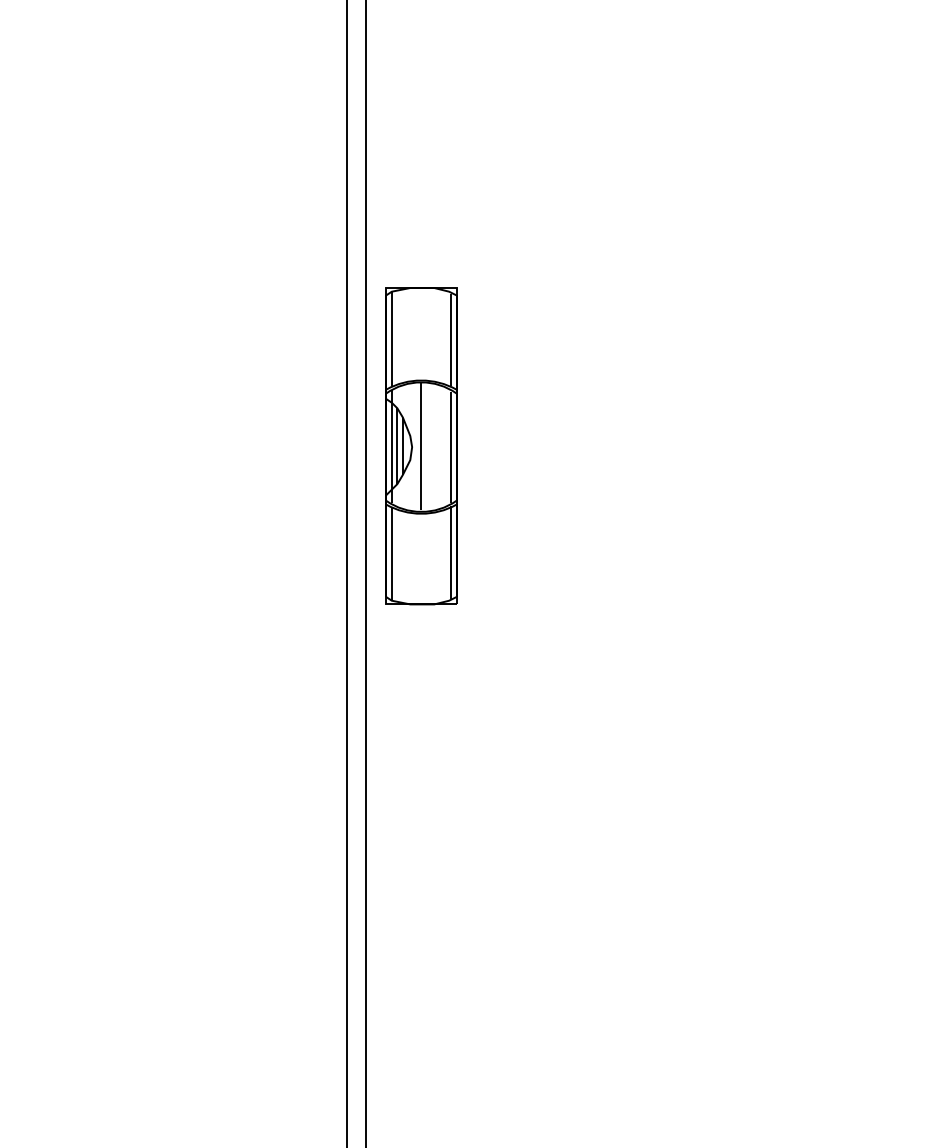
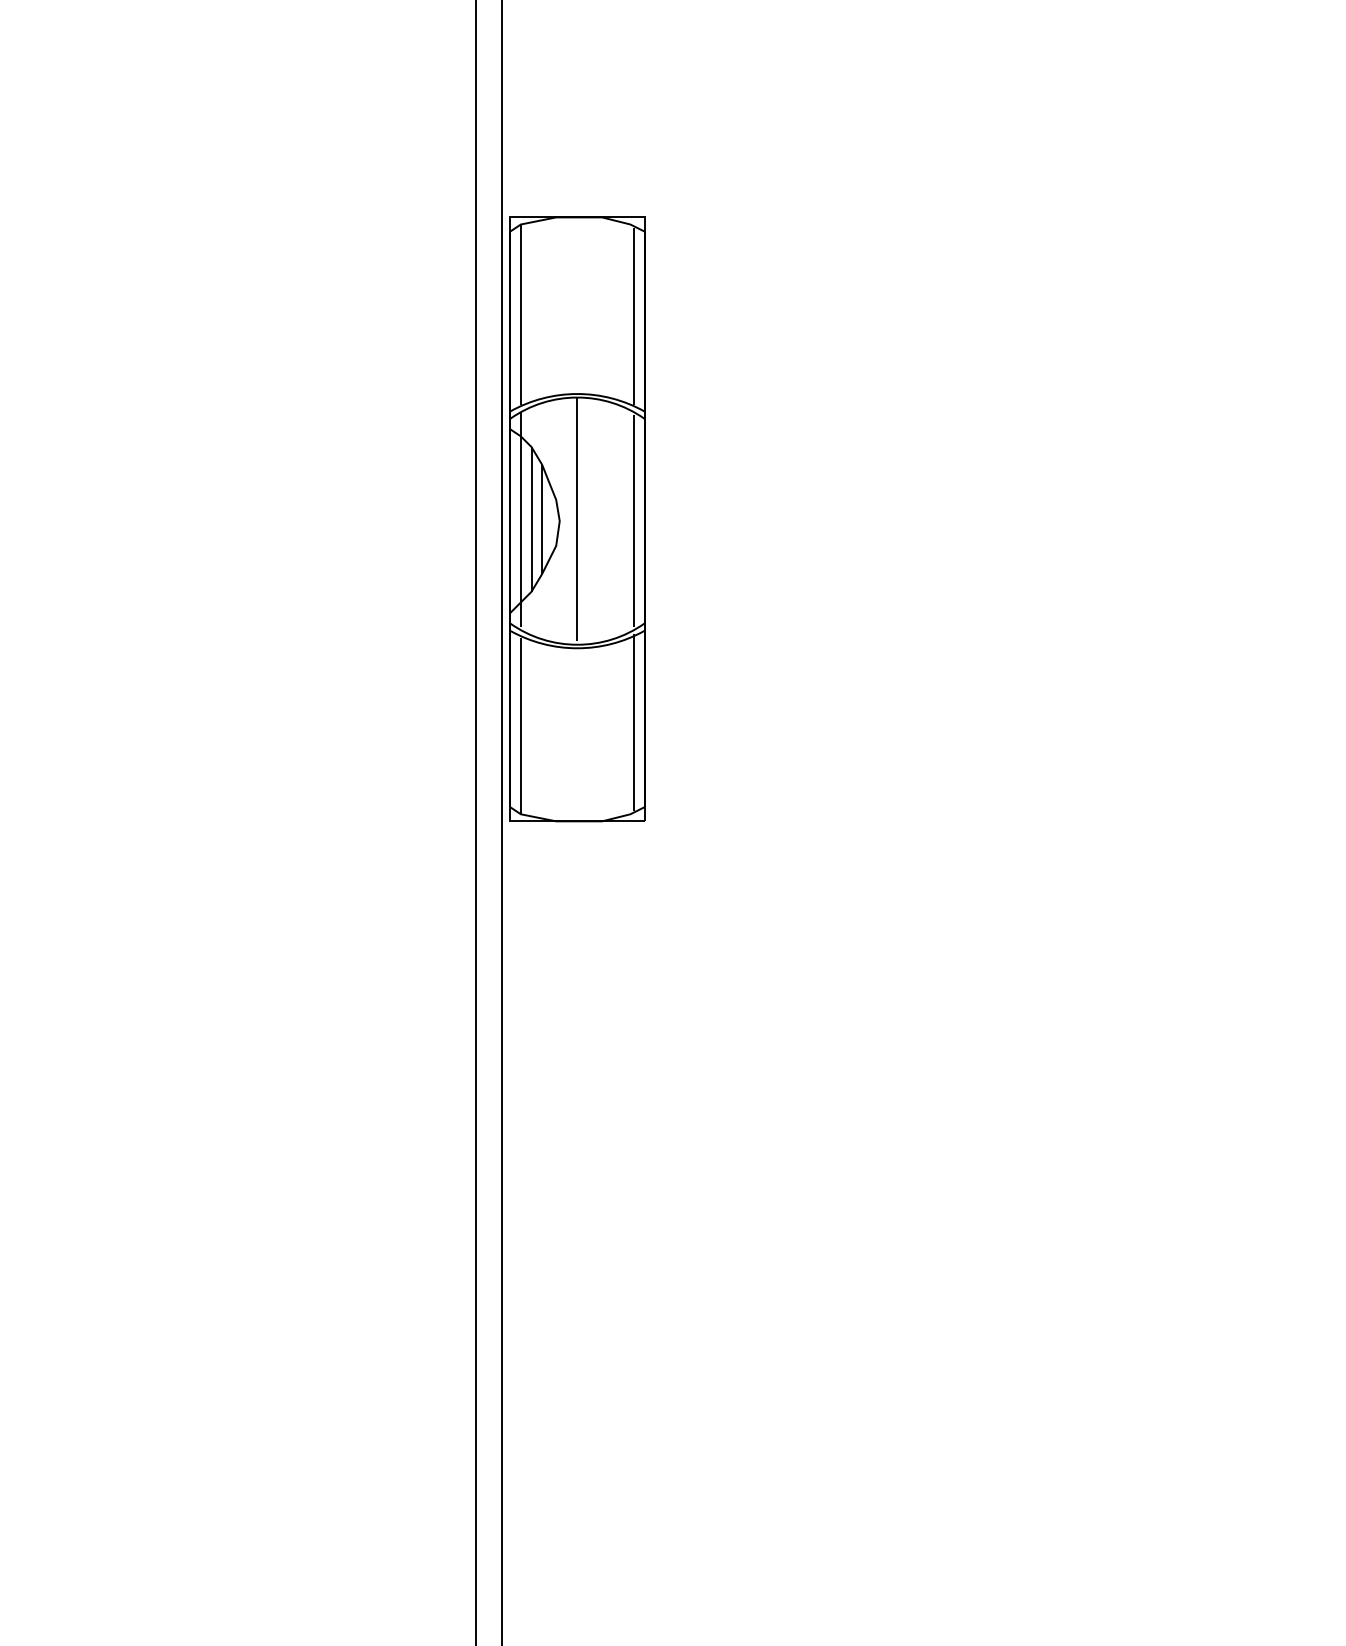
part: (420, 445) -> (576, 518), size x1.4

